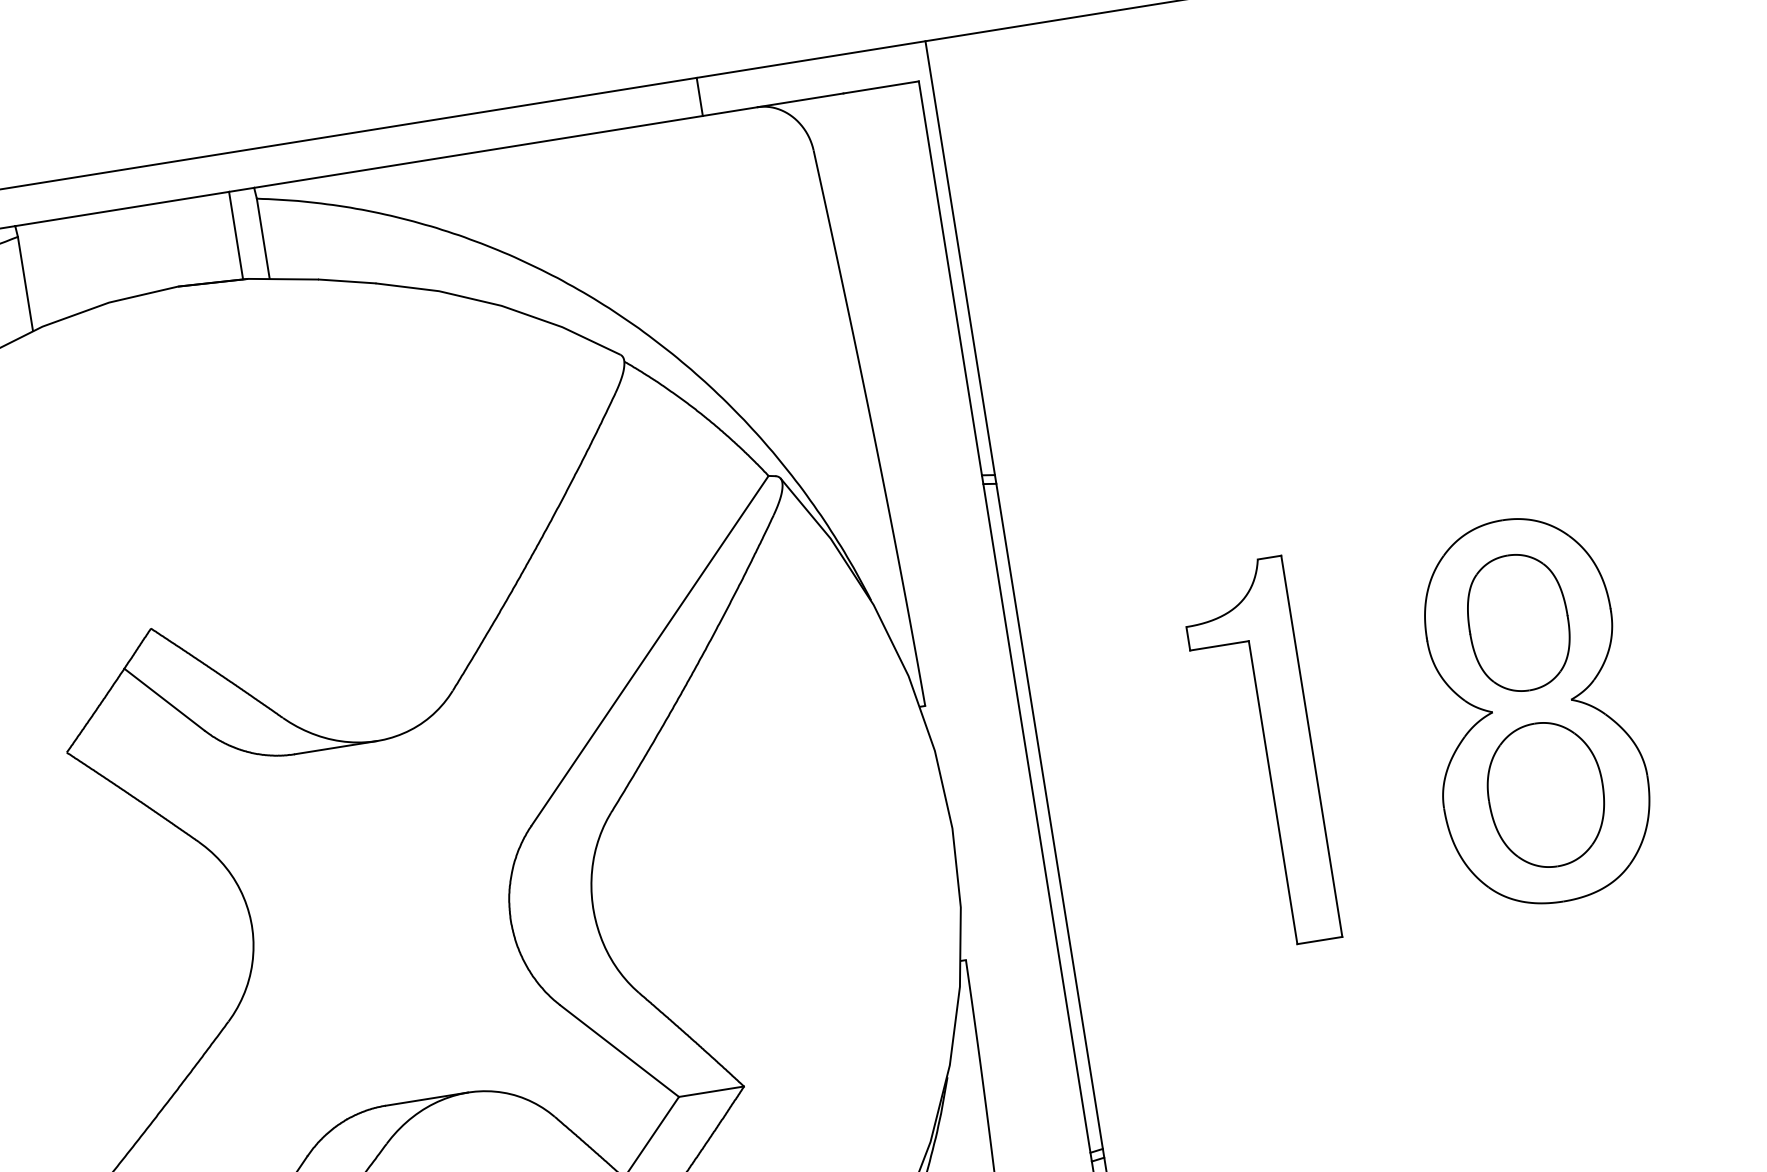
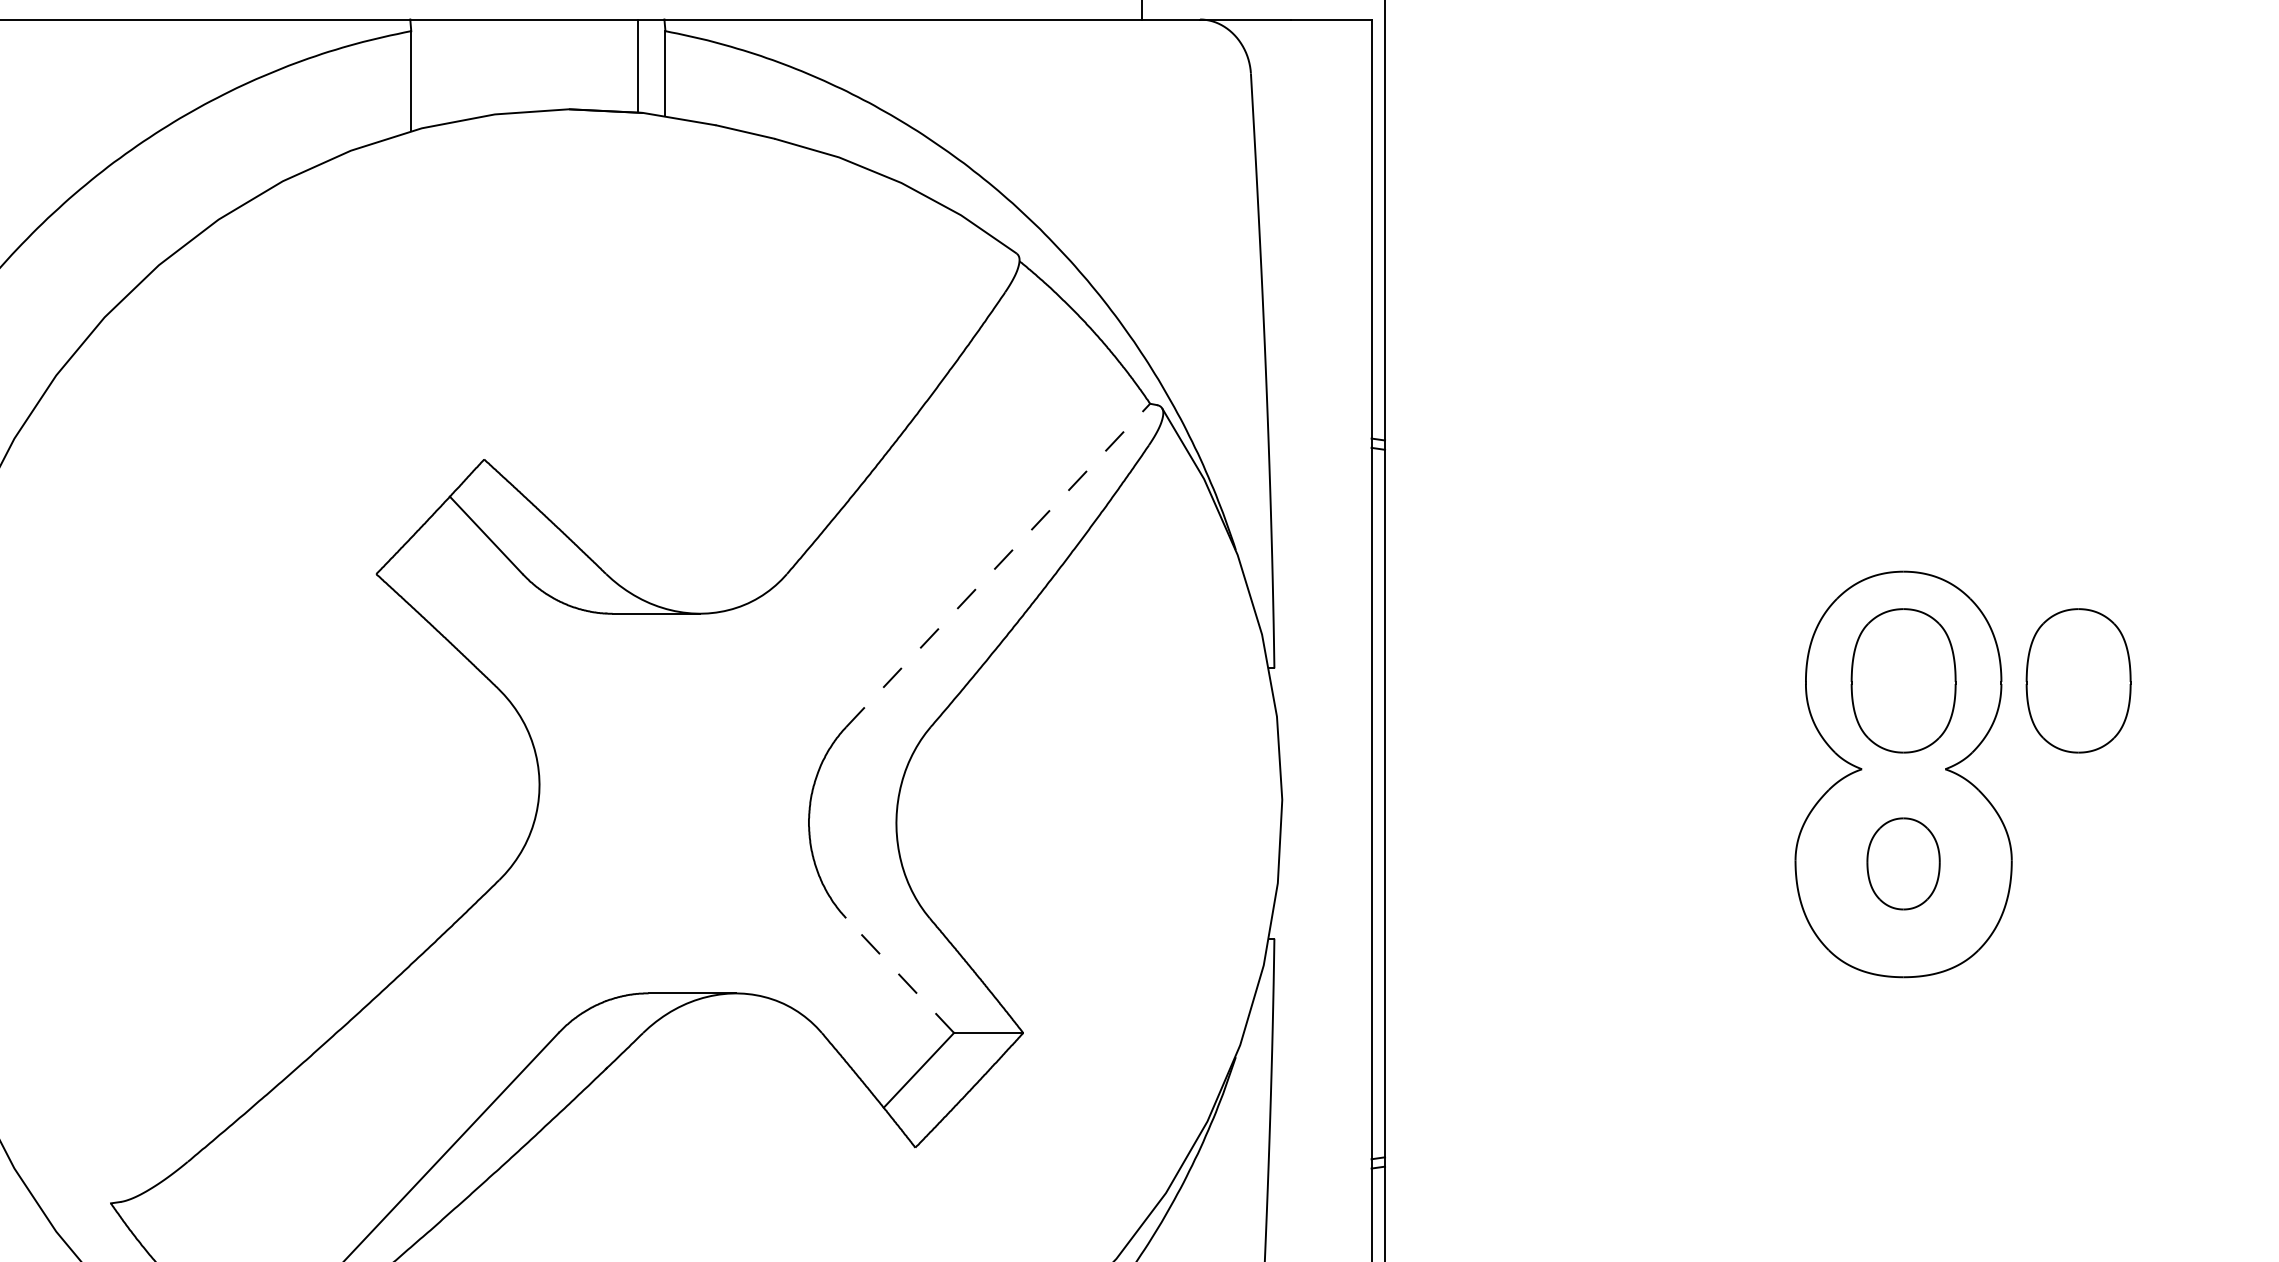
part: (1682, 596) -> (2078, 680), added
line: (650, 650) -> (998, 565), solid -> dashed
part: (1266, 753) -> (1620, 774), removed
part: (1545, 794) -> (1903, 863), size x0.6
line: (620, 1050) -> (900, 975), solid -> dashed

